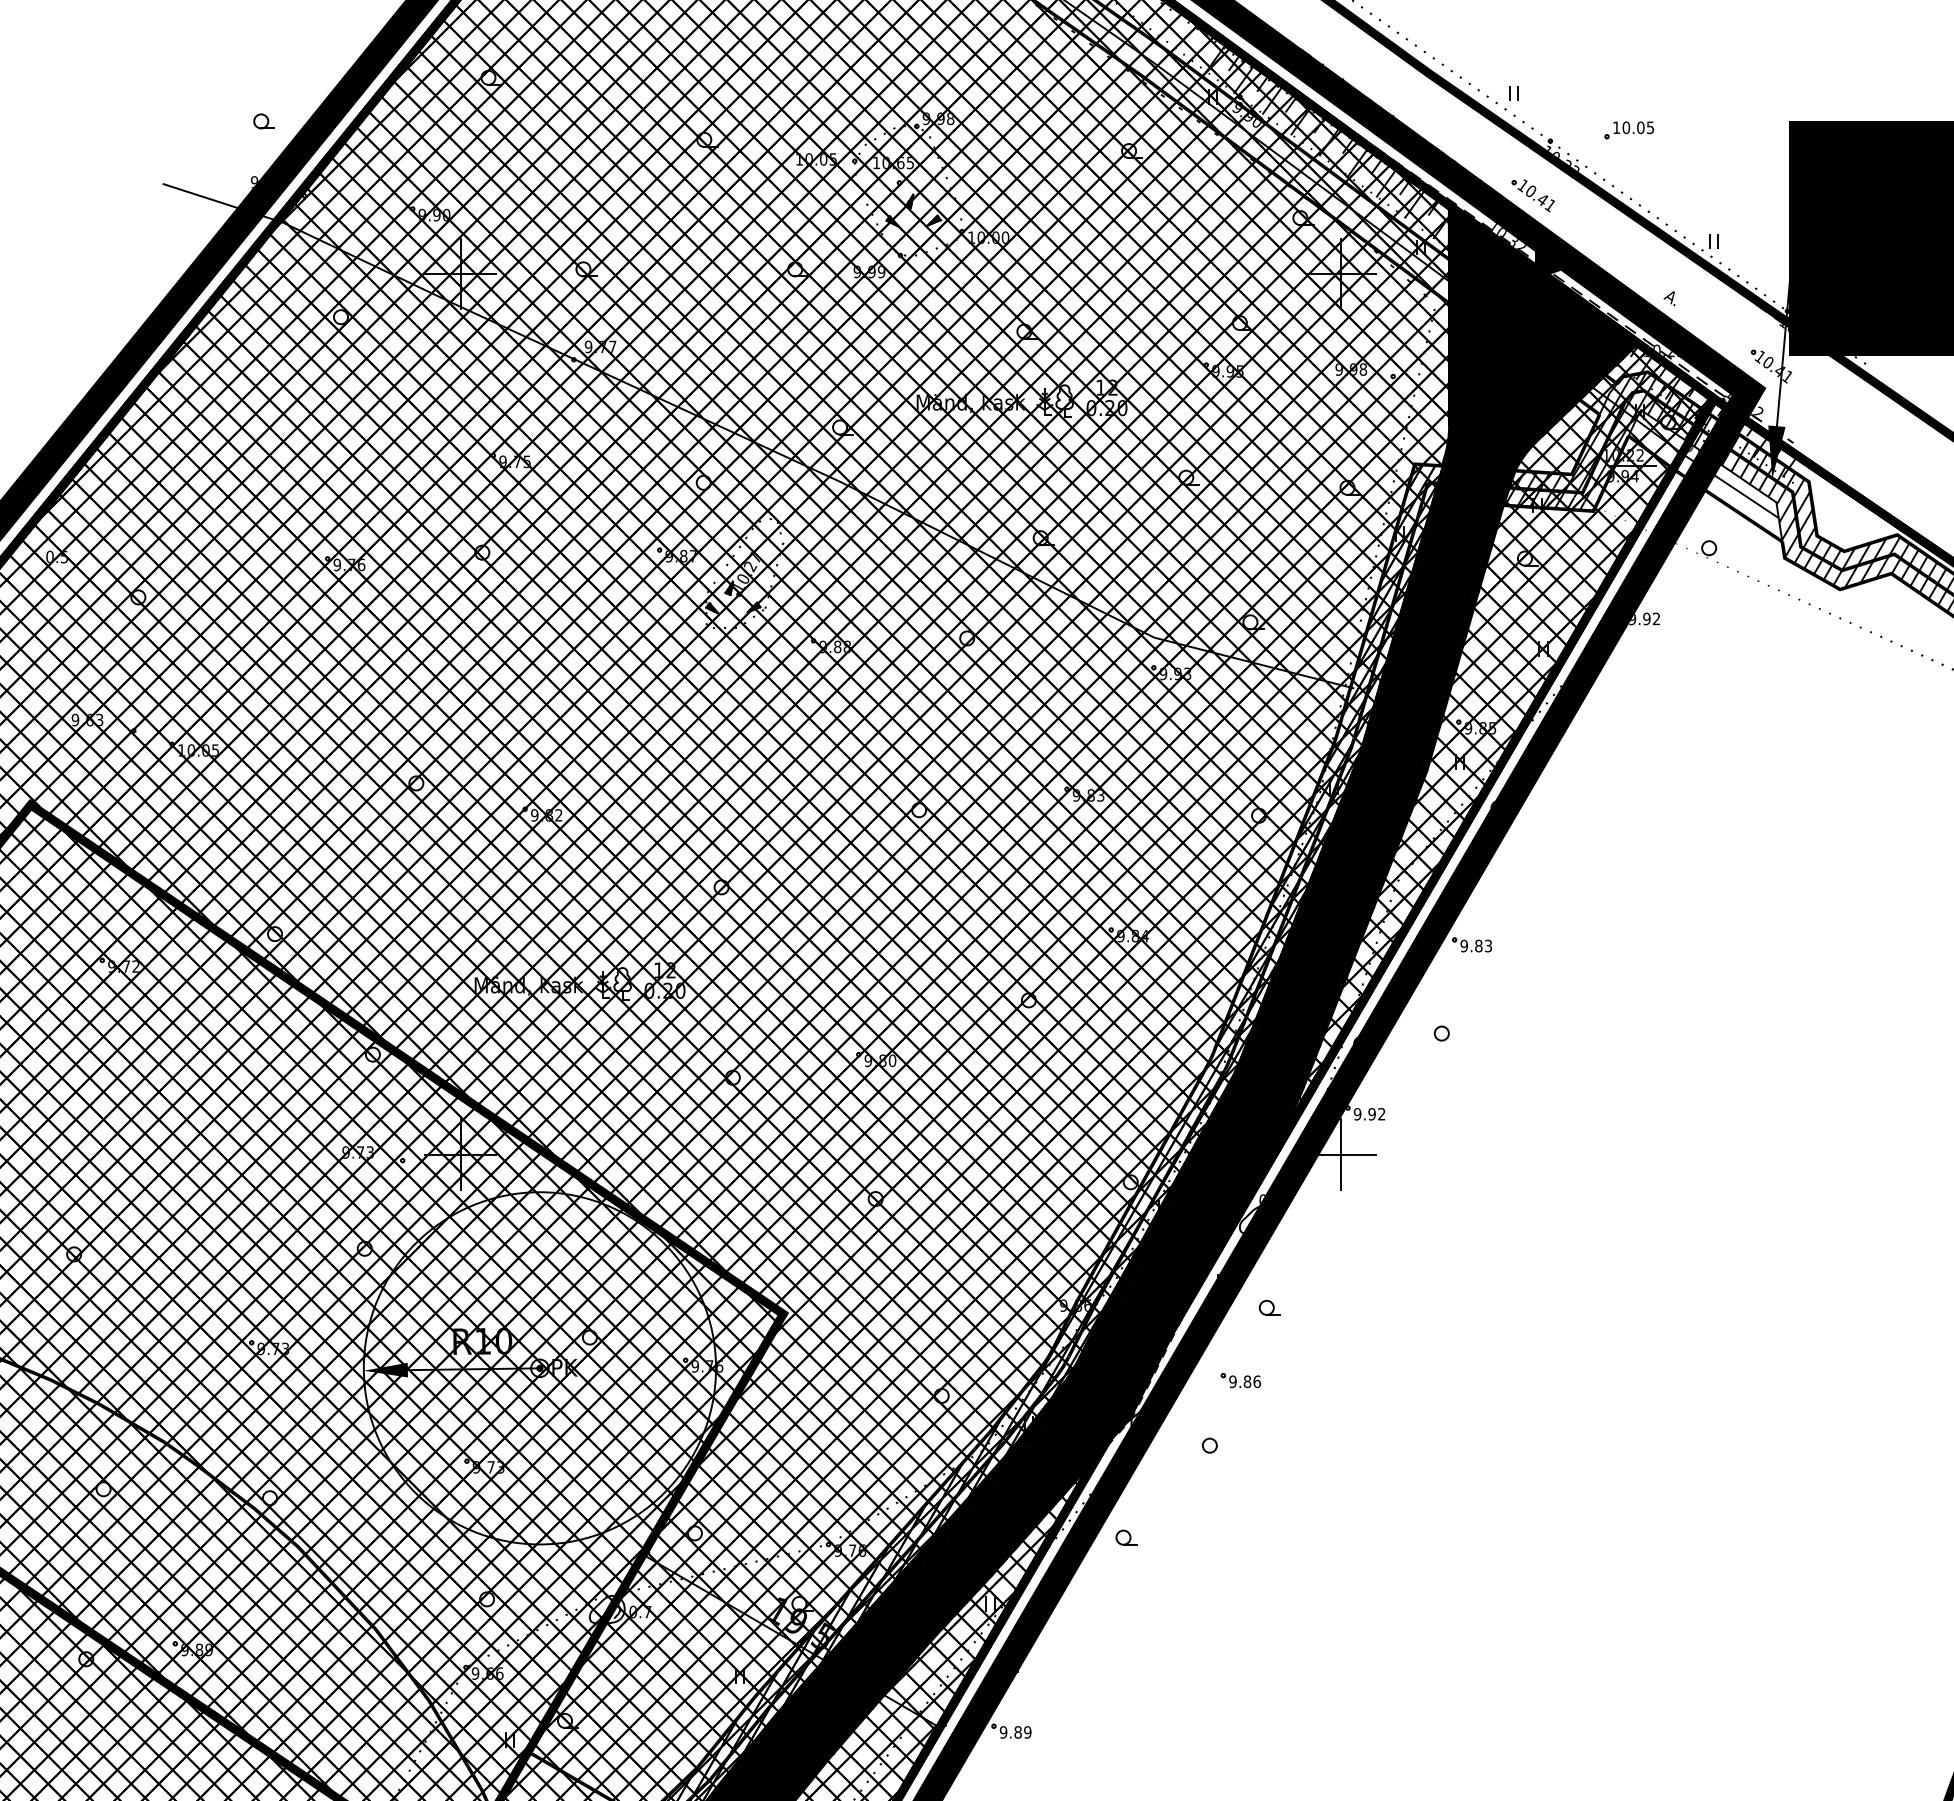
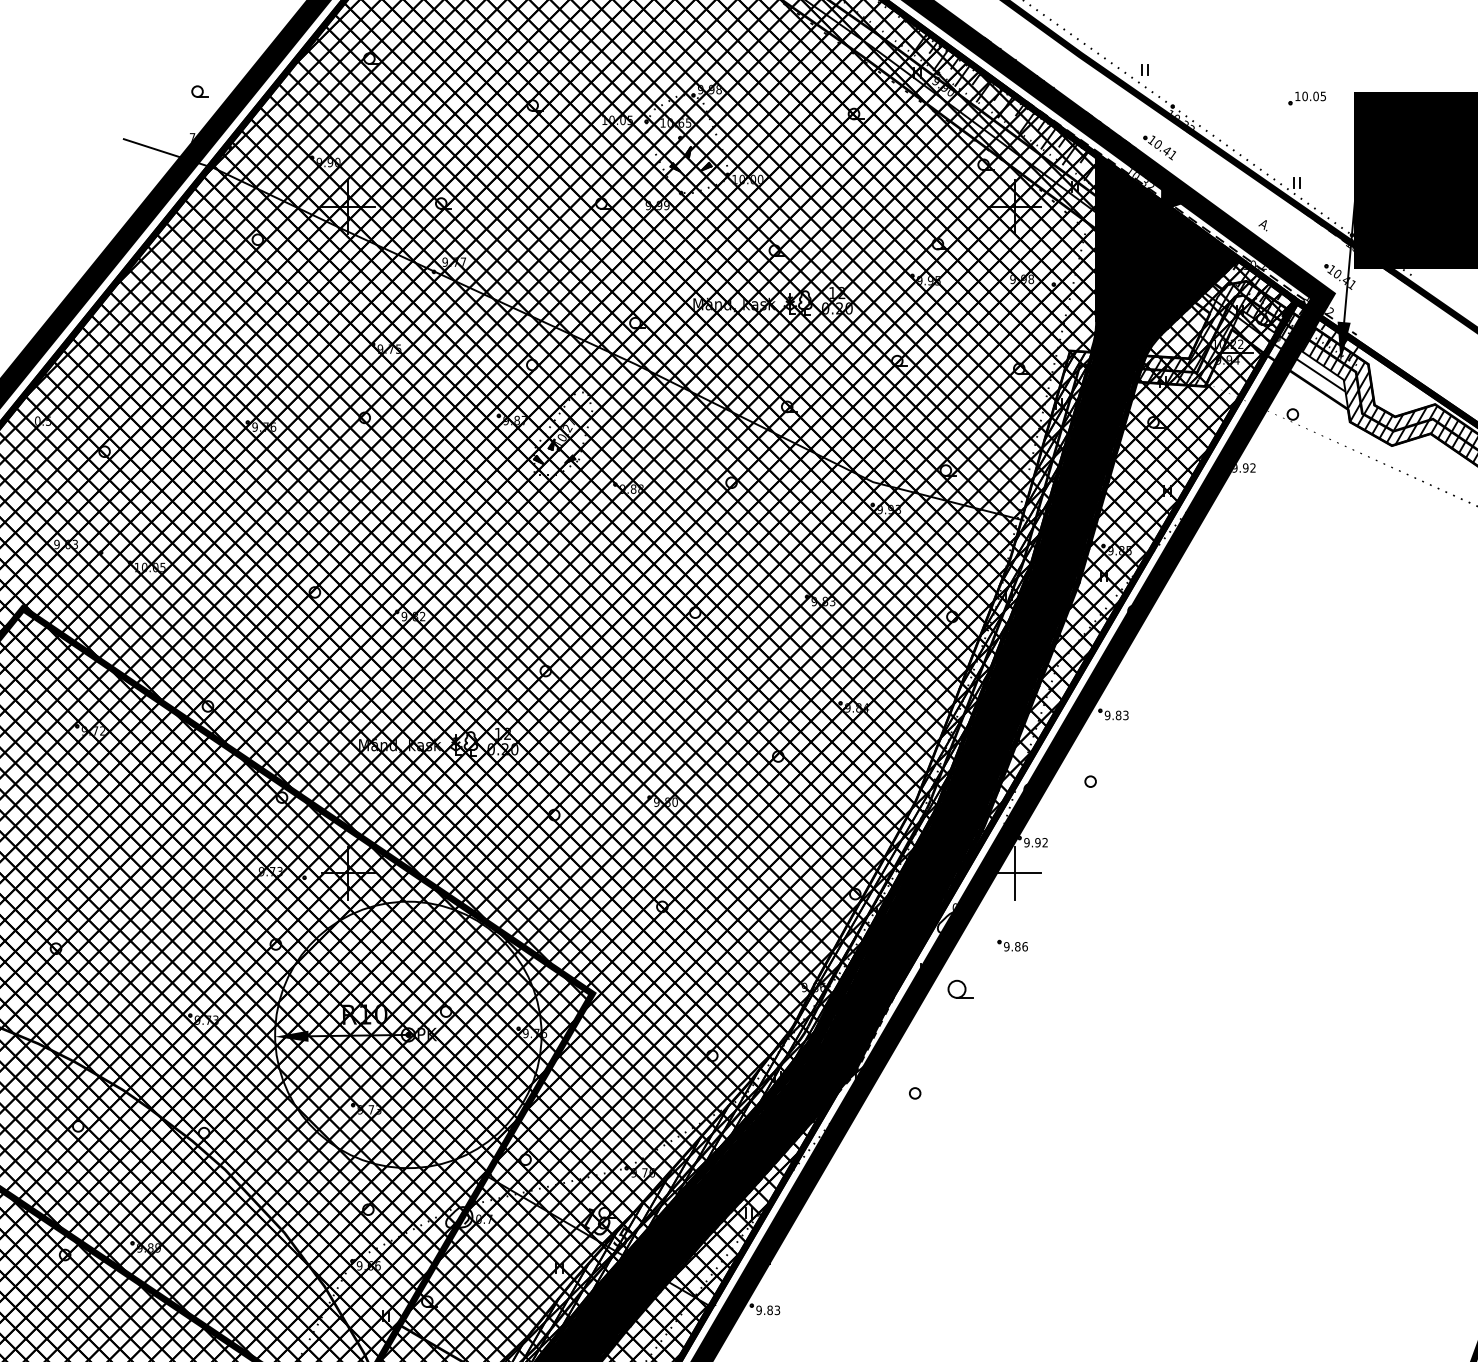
part: (1628, 130) -> (1306, 98), moved
text: (254, 182) -> (192, 137), 9.95 -> 7.92
part: (1269, 1307) -> (960, 988), size x1.6
part: (1240, 1380) -> (1012, 945), moved
part: (1126, 1537) -> (852, 1162), removed
text: (1027, 1732) -> (777, 1310), 9.89 -> 9.83

